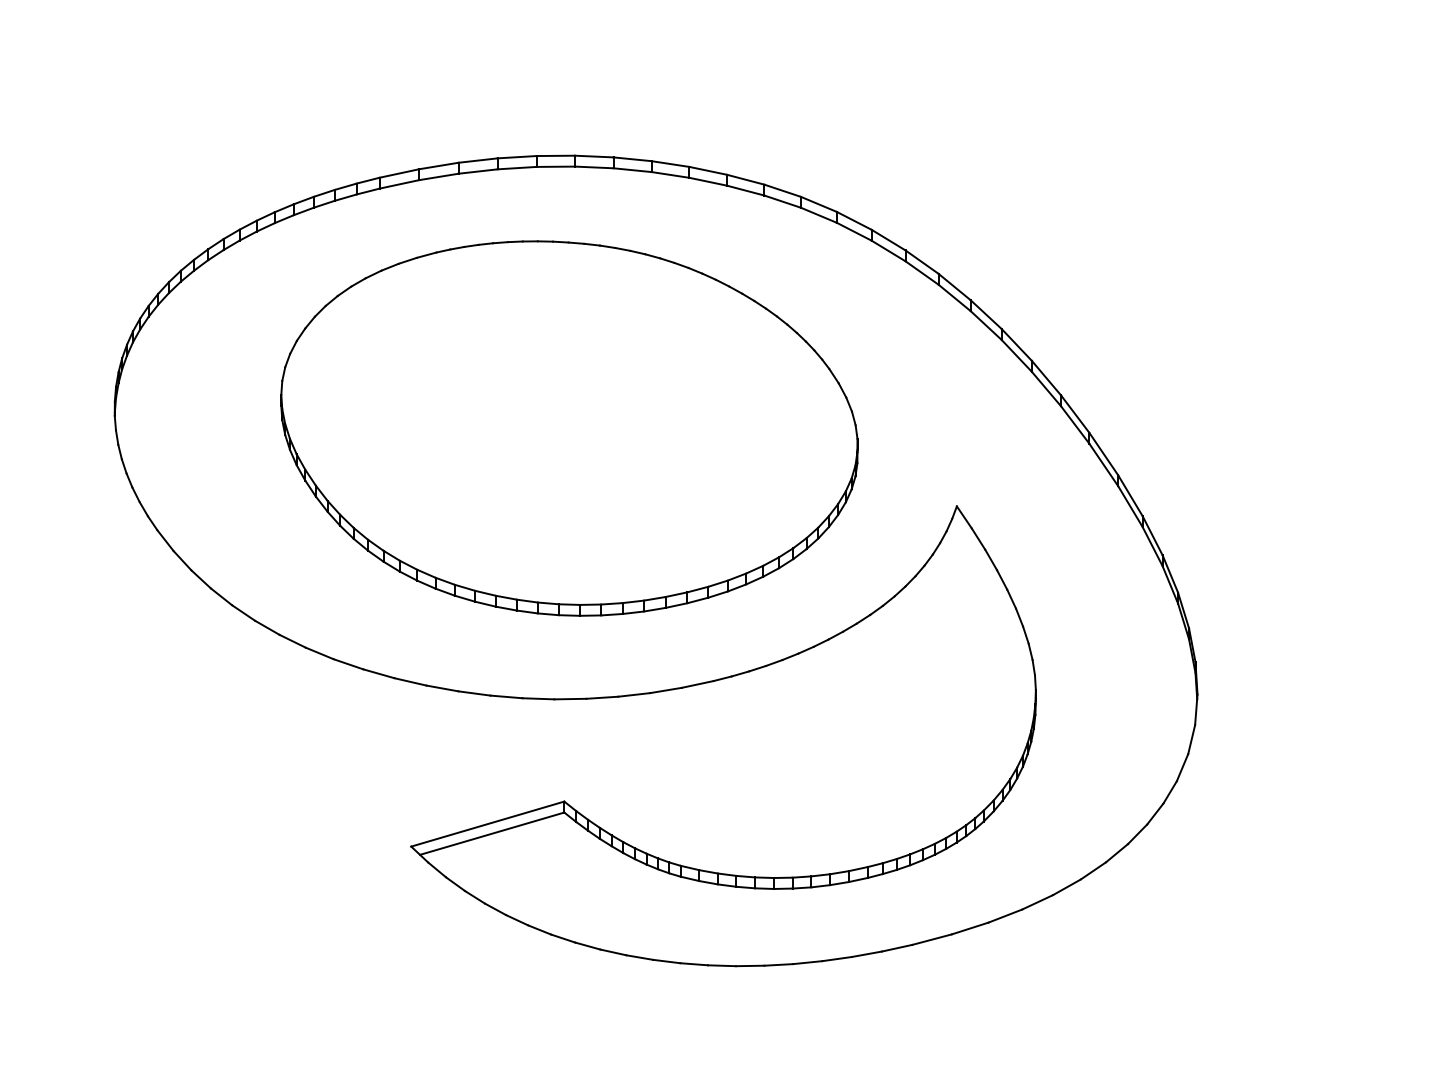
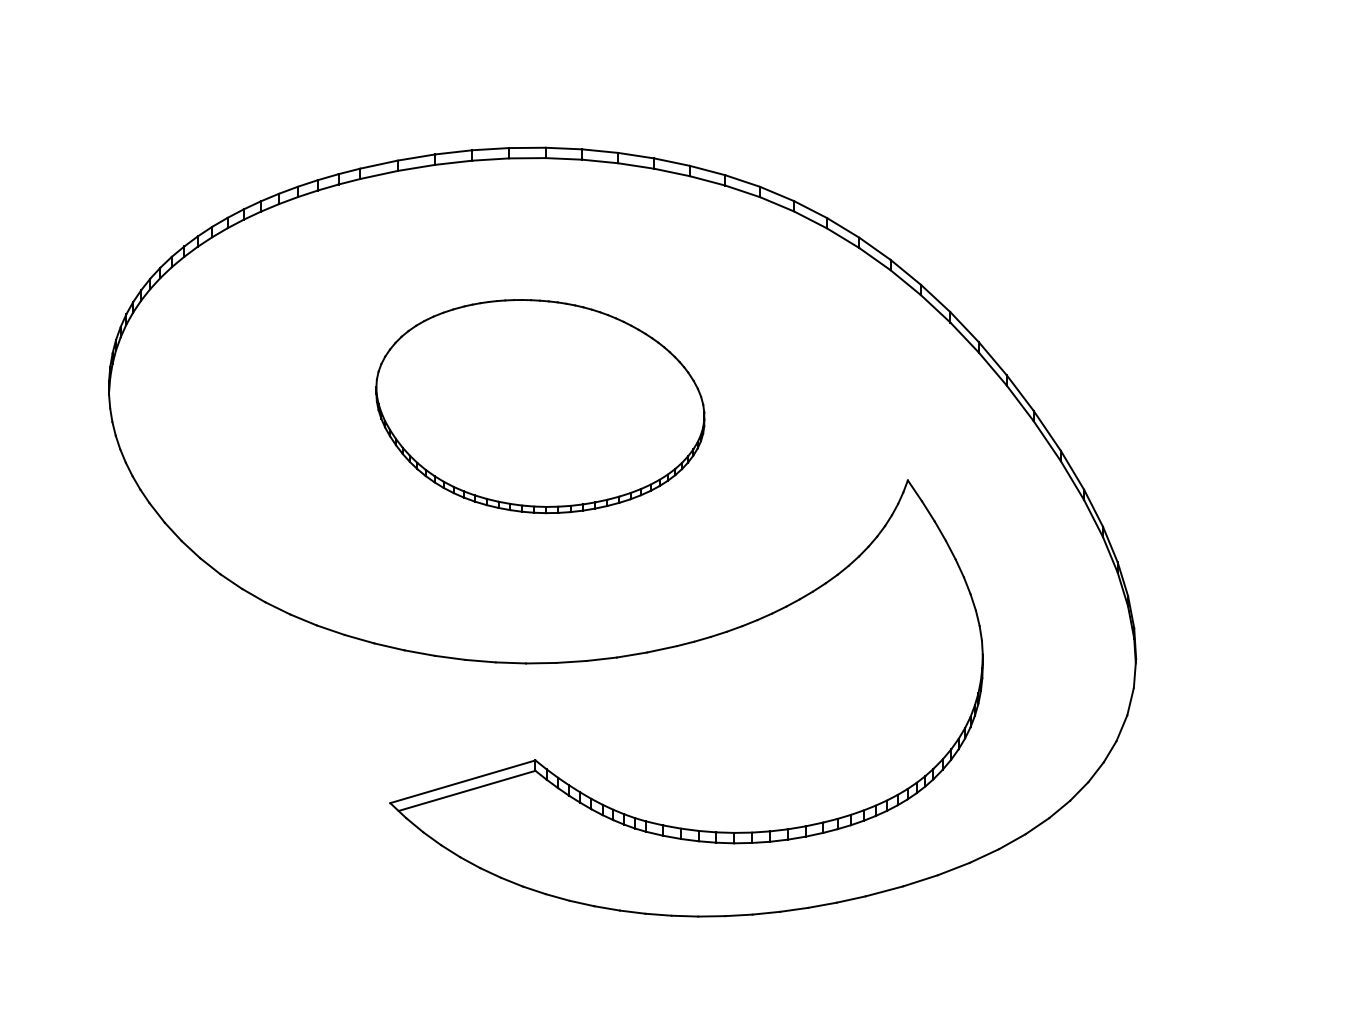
part: (569, 428) -> (540, 406), size x0.6

